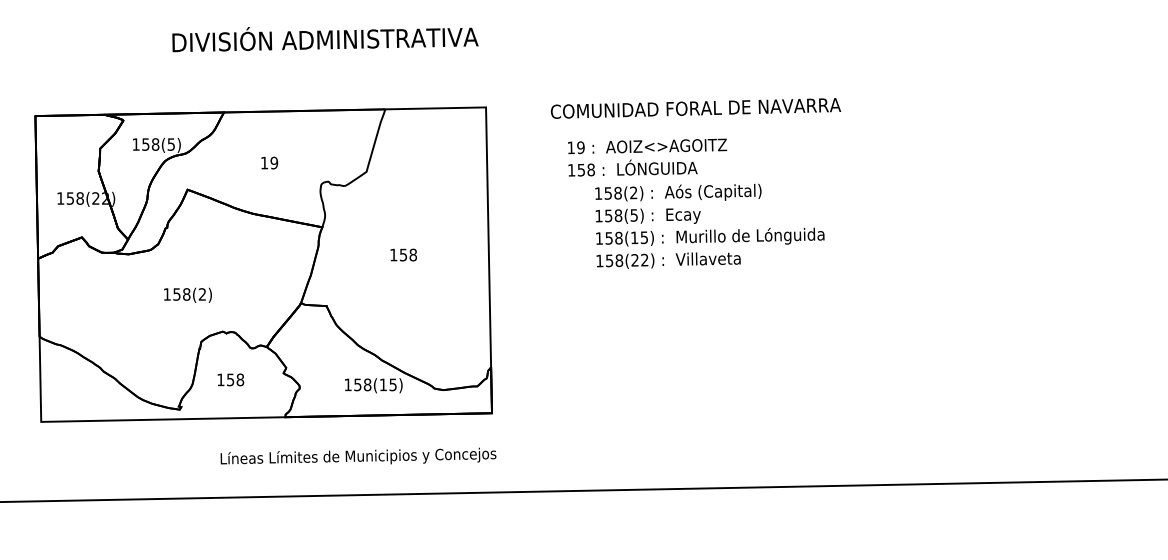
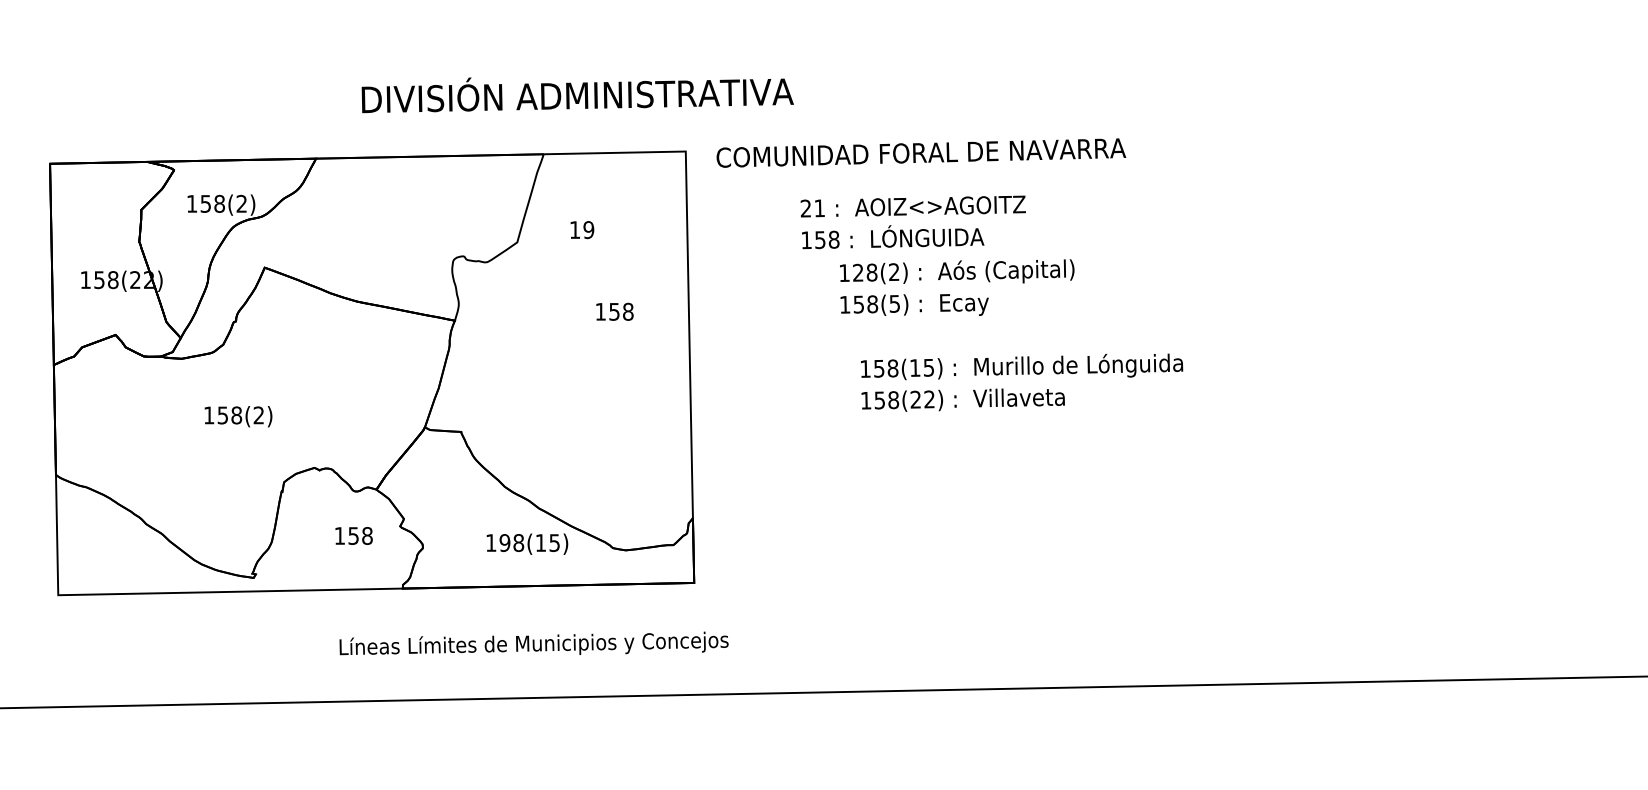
text: (325, 39) -> (577, 95), moved
text: (696, 108) -> (922, 153), moved
text: (170, 144) -> (240, 203), 158(5) -> 158(2)
text: (575, 147) -> (812, 208), 19 -> 21
text: (269, 162) -> (582, 229), moved
text: (607, 193) -> (857, 272), 158(2) -> 128(2)
text: (710, 247) -> (1022, 381), moved
text: (403, 254) -> (614, 311), moved
text: (187, 294) -> (237, 415), moved
text: (230, 379) -> (353, 535), moved
text: (357, 384) -> (504, 542), 158(15) -> 198(15)
text: (358, 455) -> (534, 642), moved

